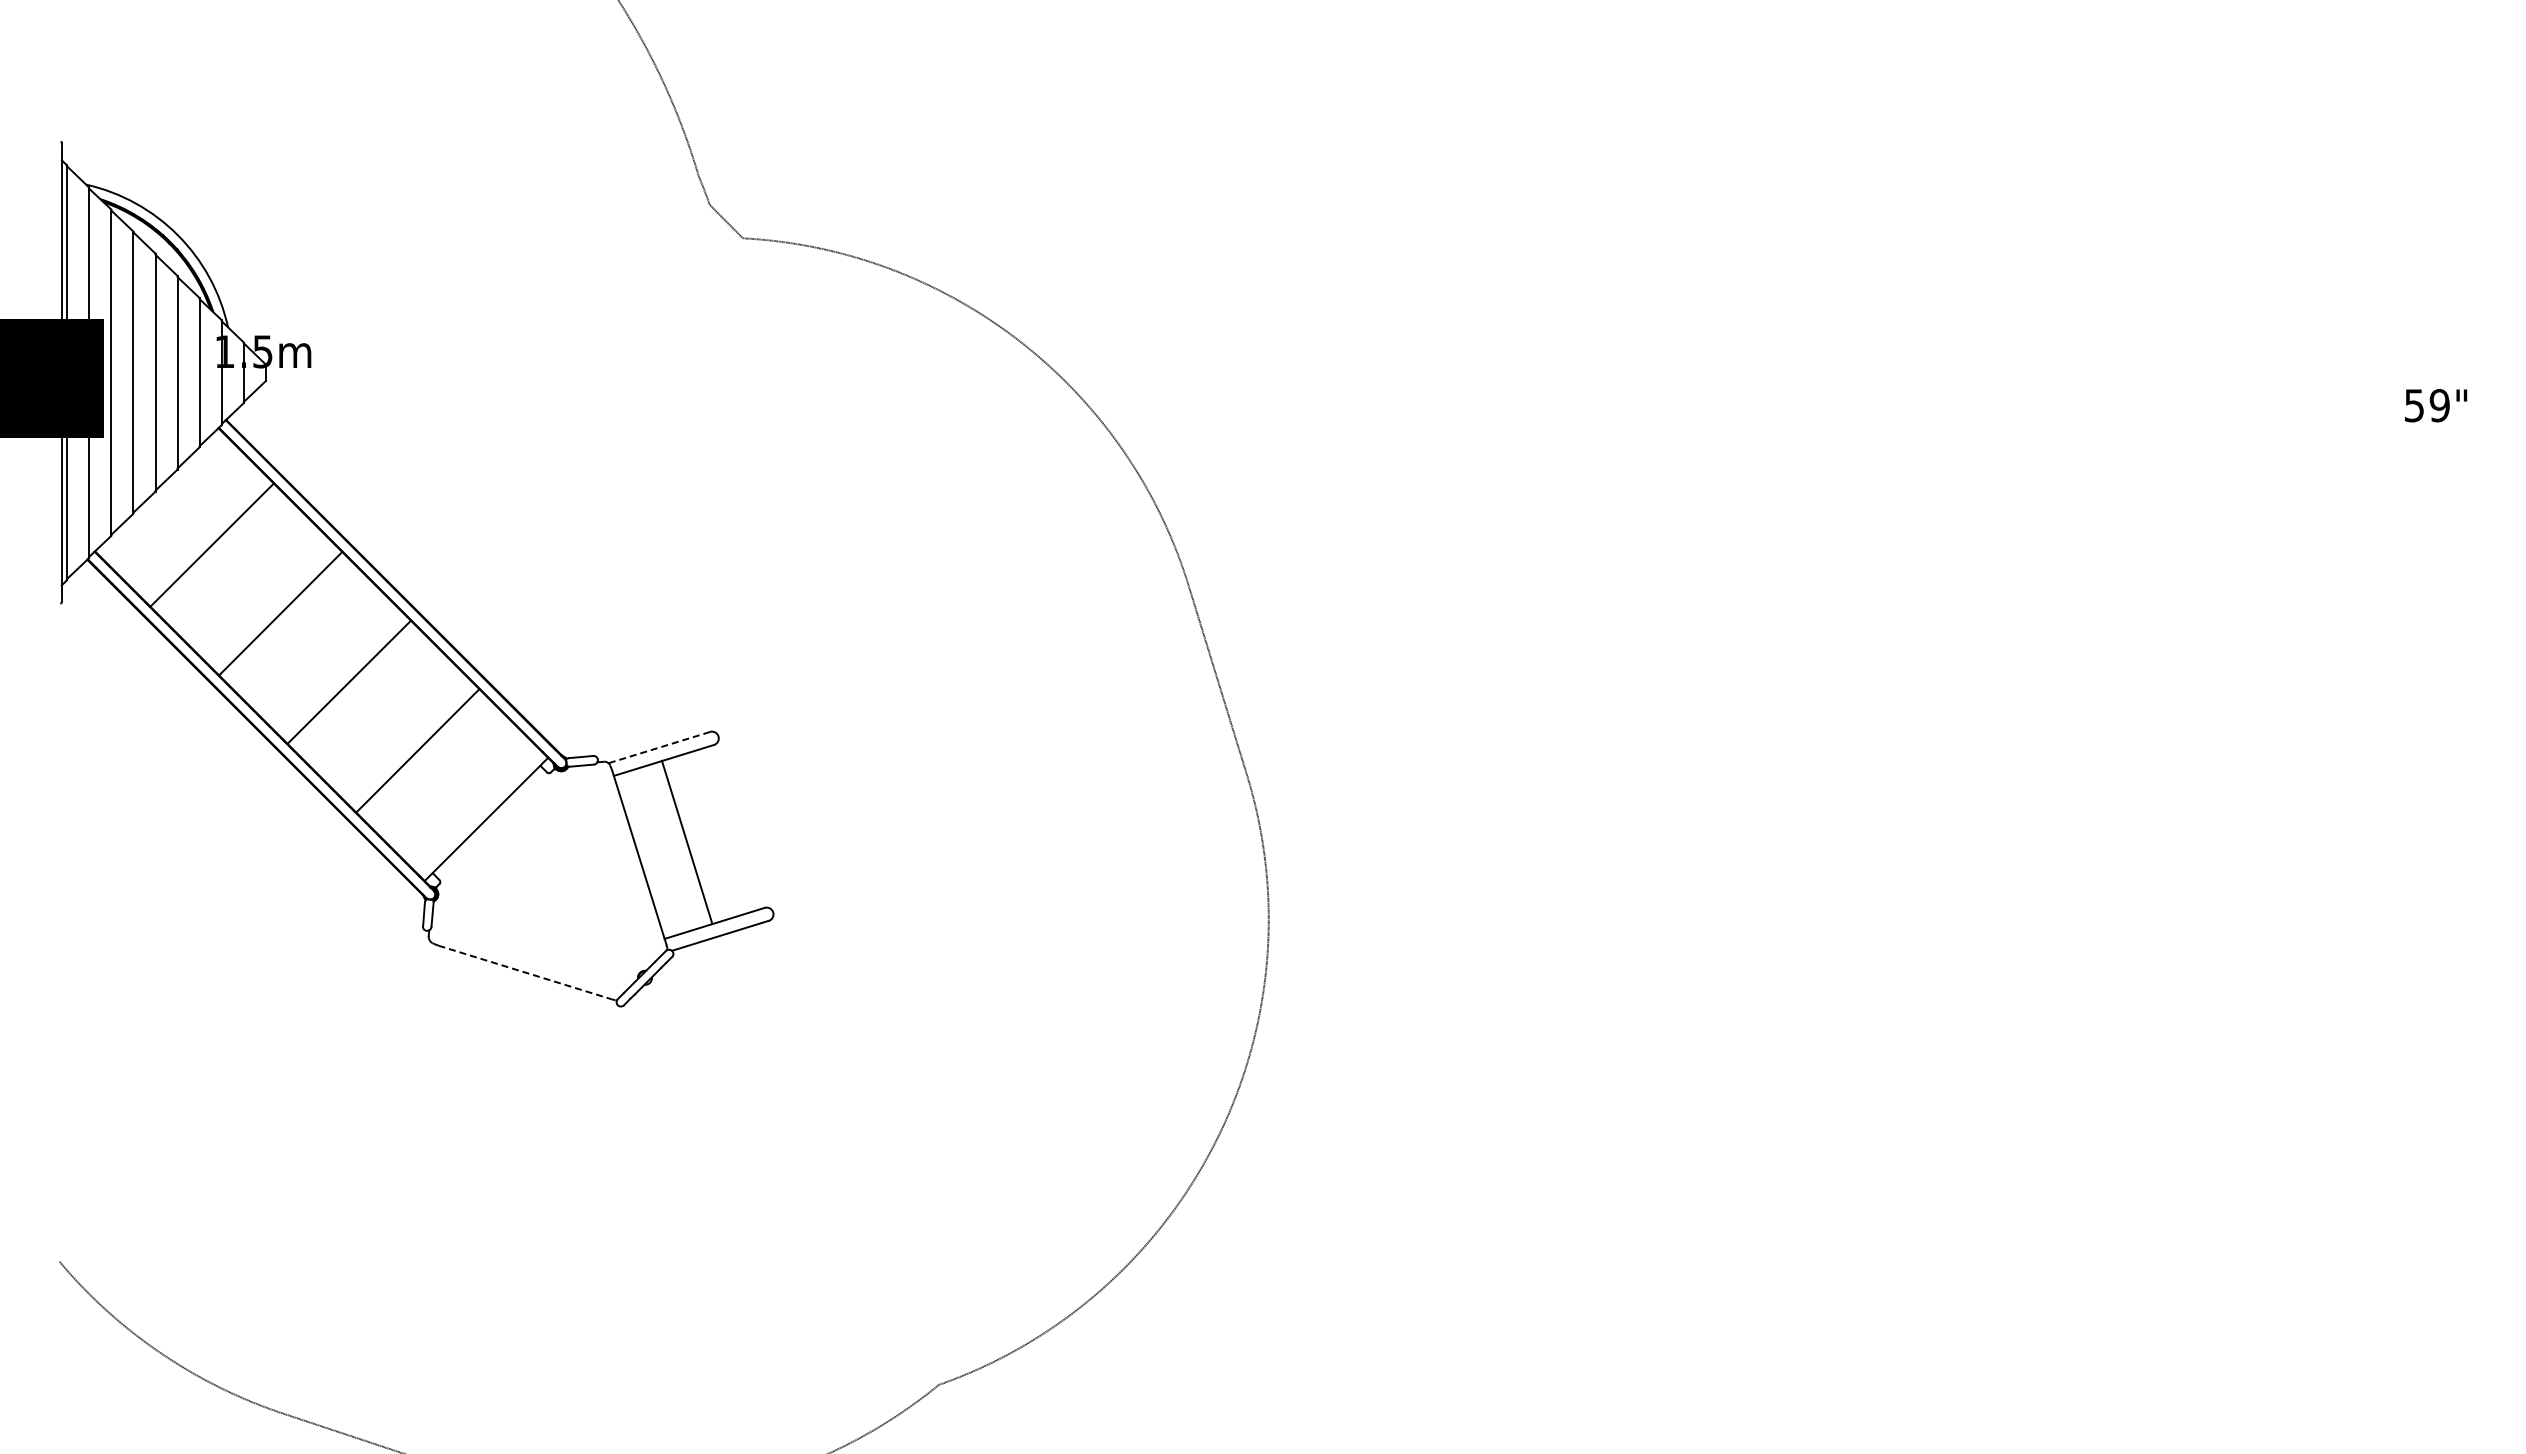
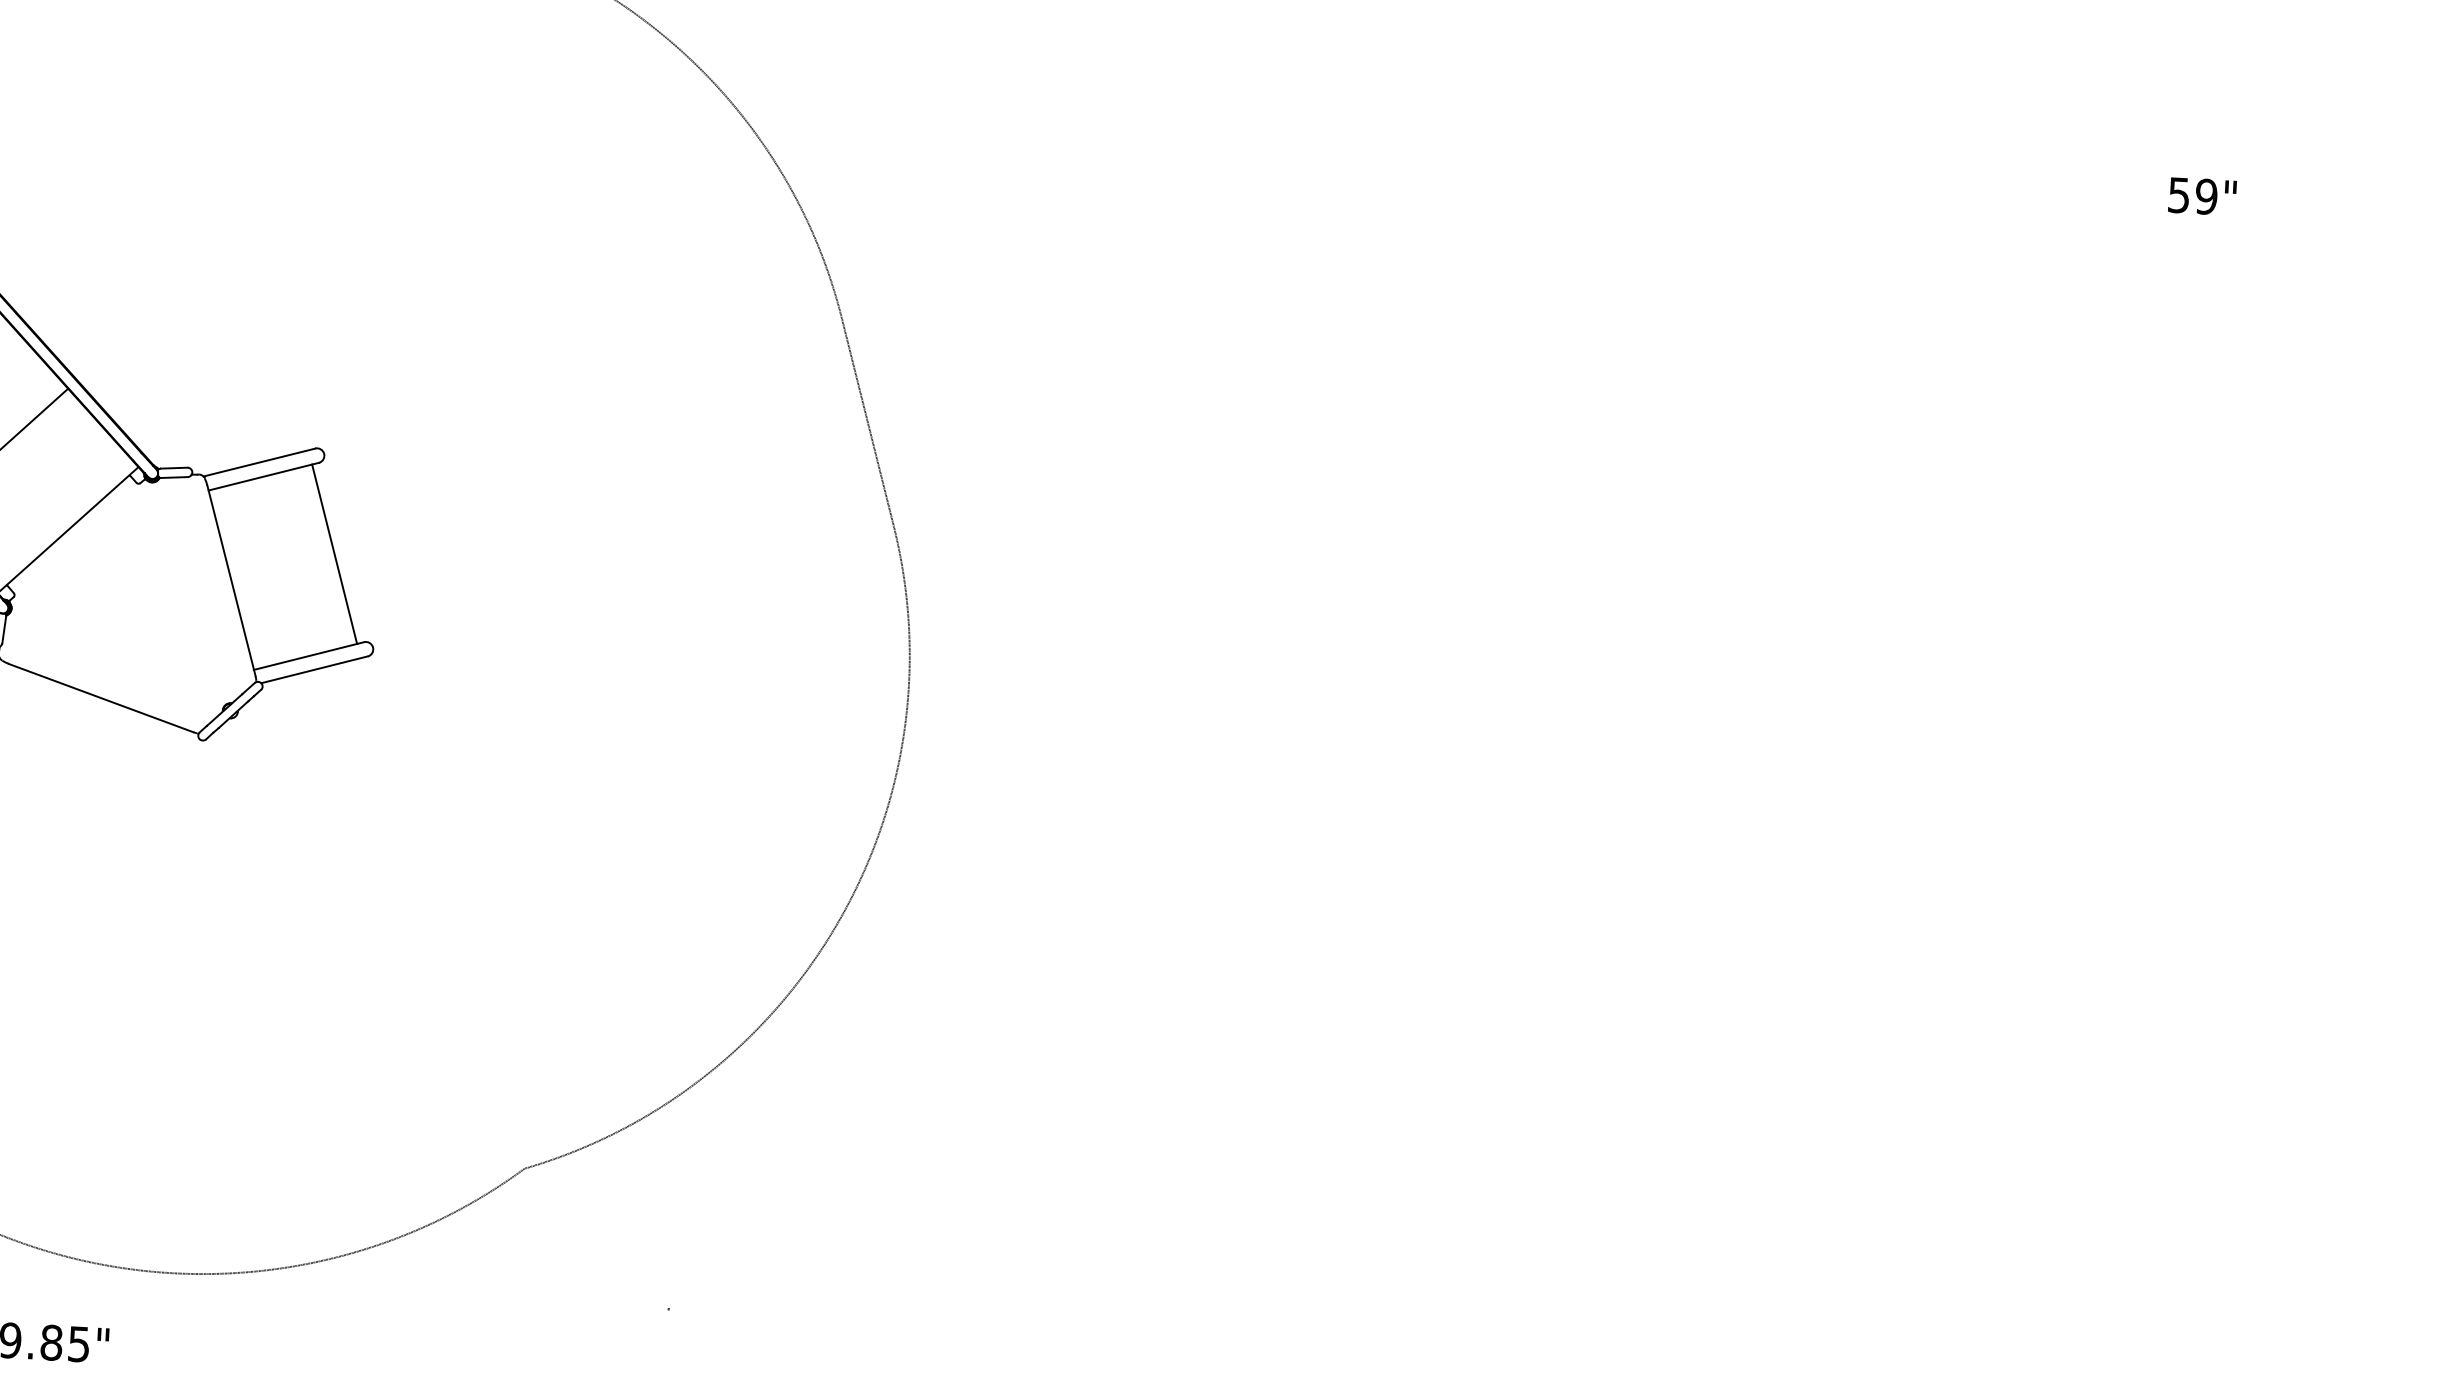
line: (658, 747) -> (258, 462), dashed -> solid
line: (686, 841) -> (333, 553), moved
line: (525, 972) -> (101, 698), dashed -> solid

